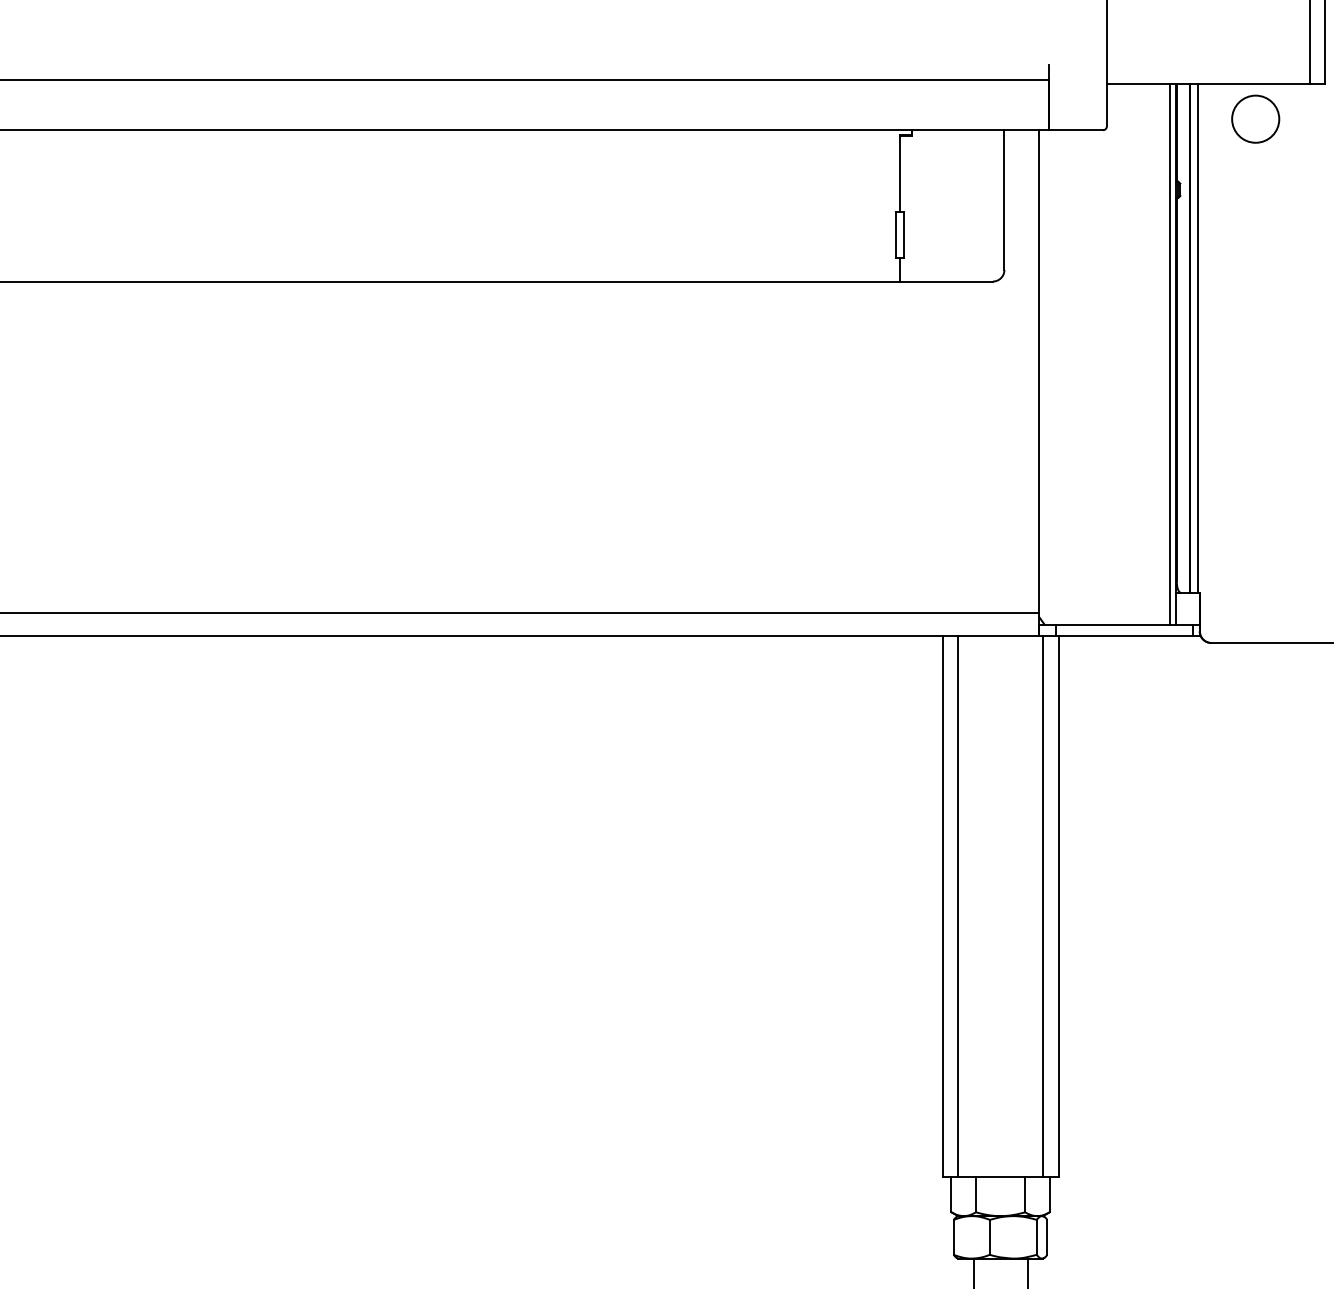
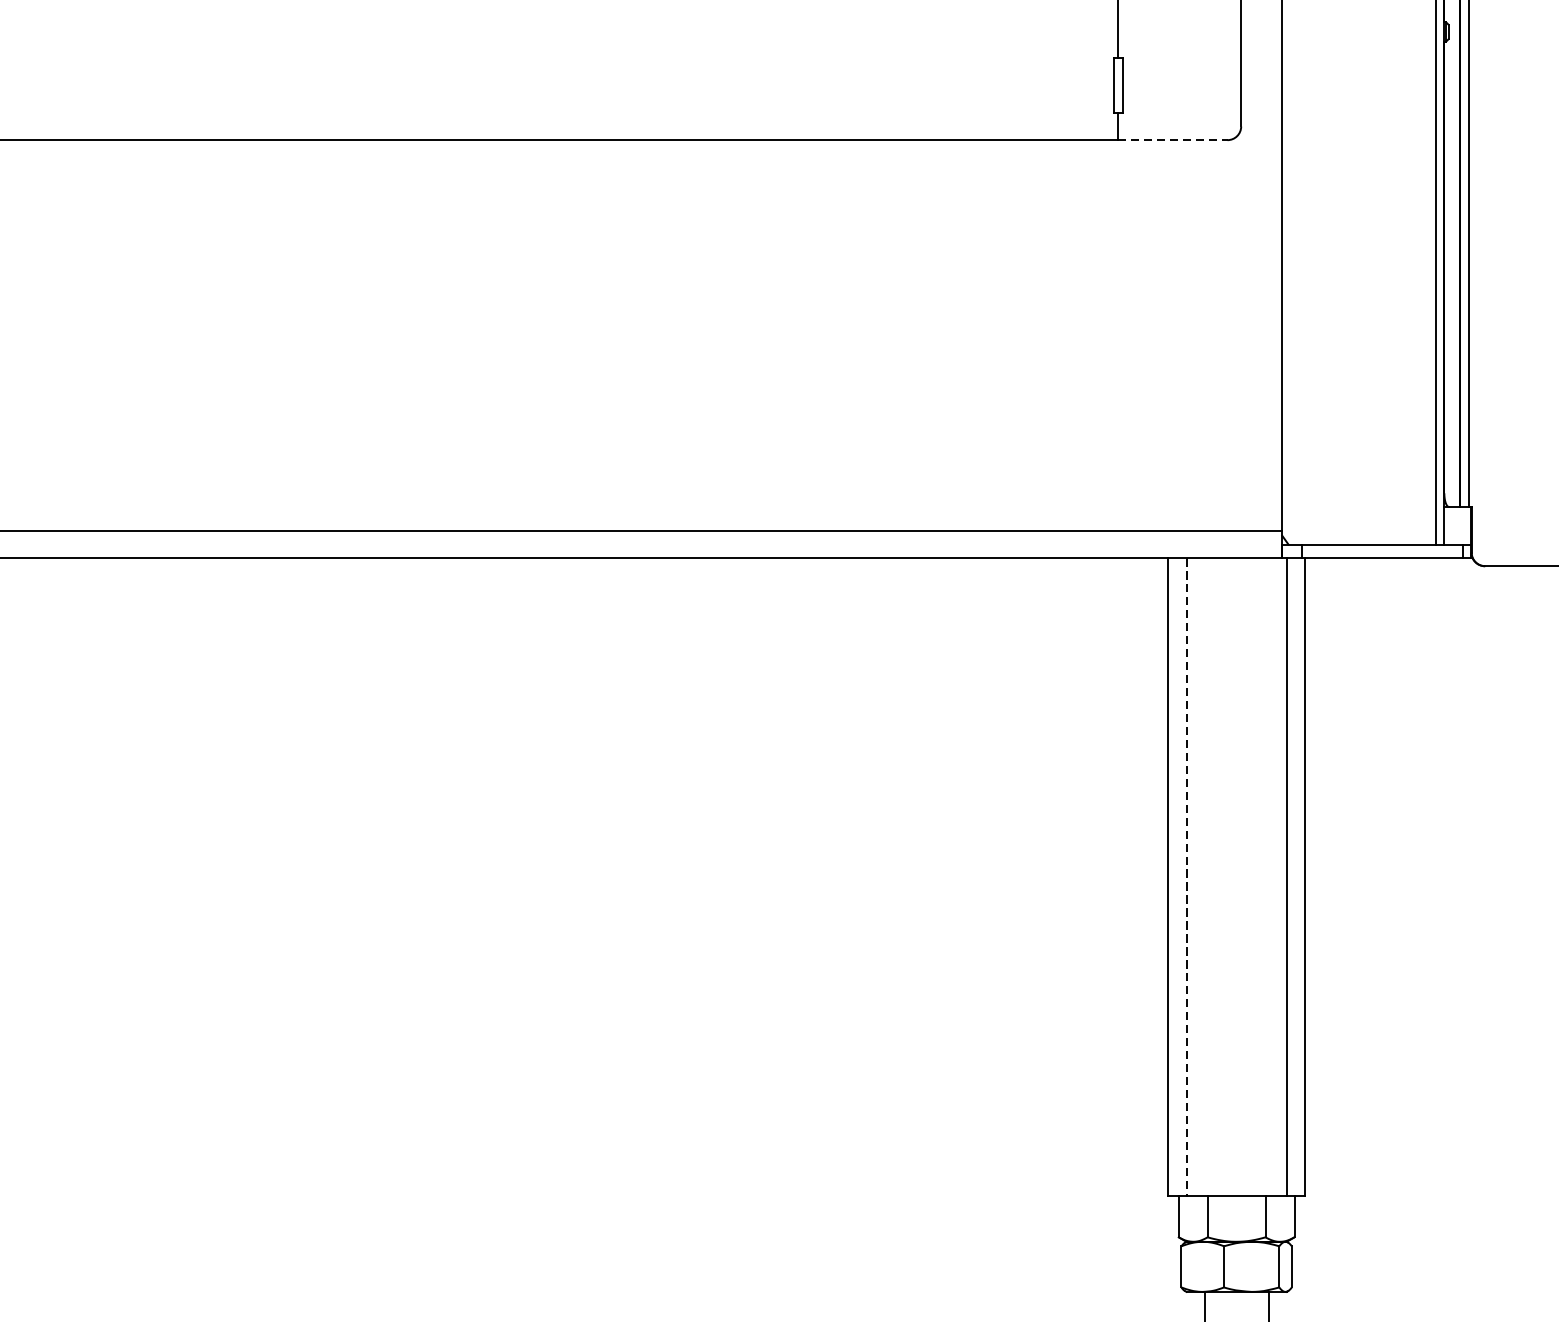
line: (946, 281) -> (1172, 140), solid -> dashed
line: (958, 906) -> (1187, 876), solid -> dashed

